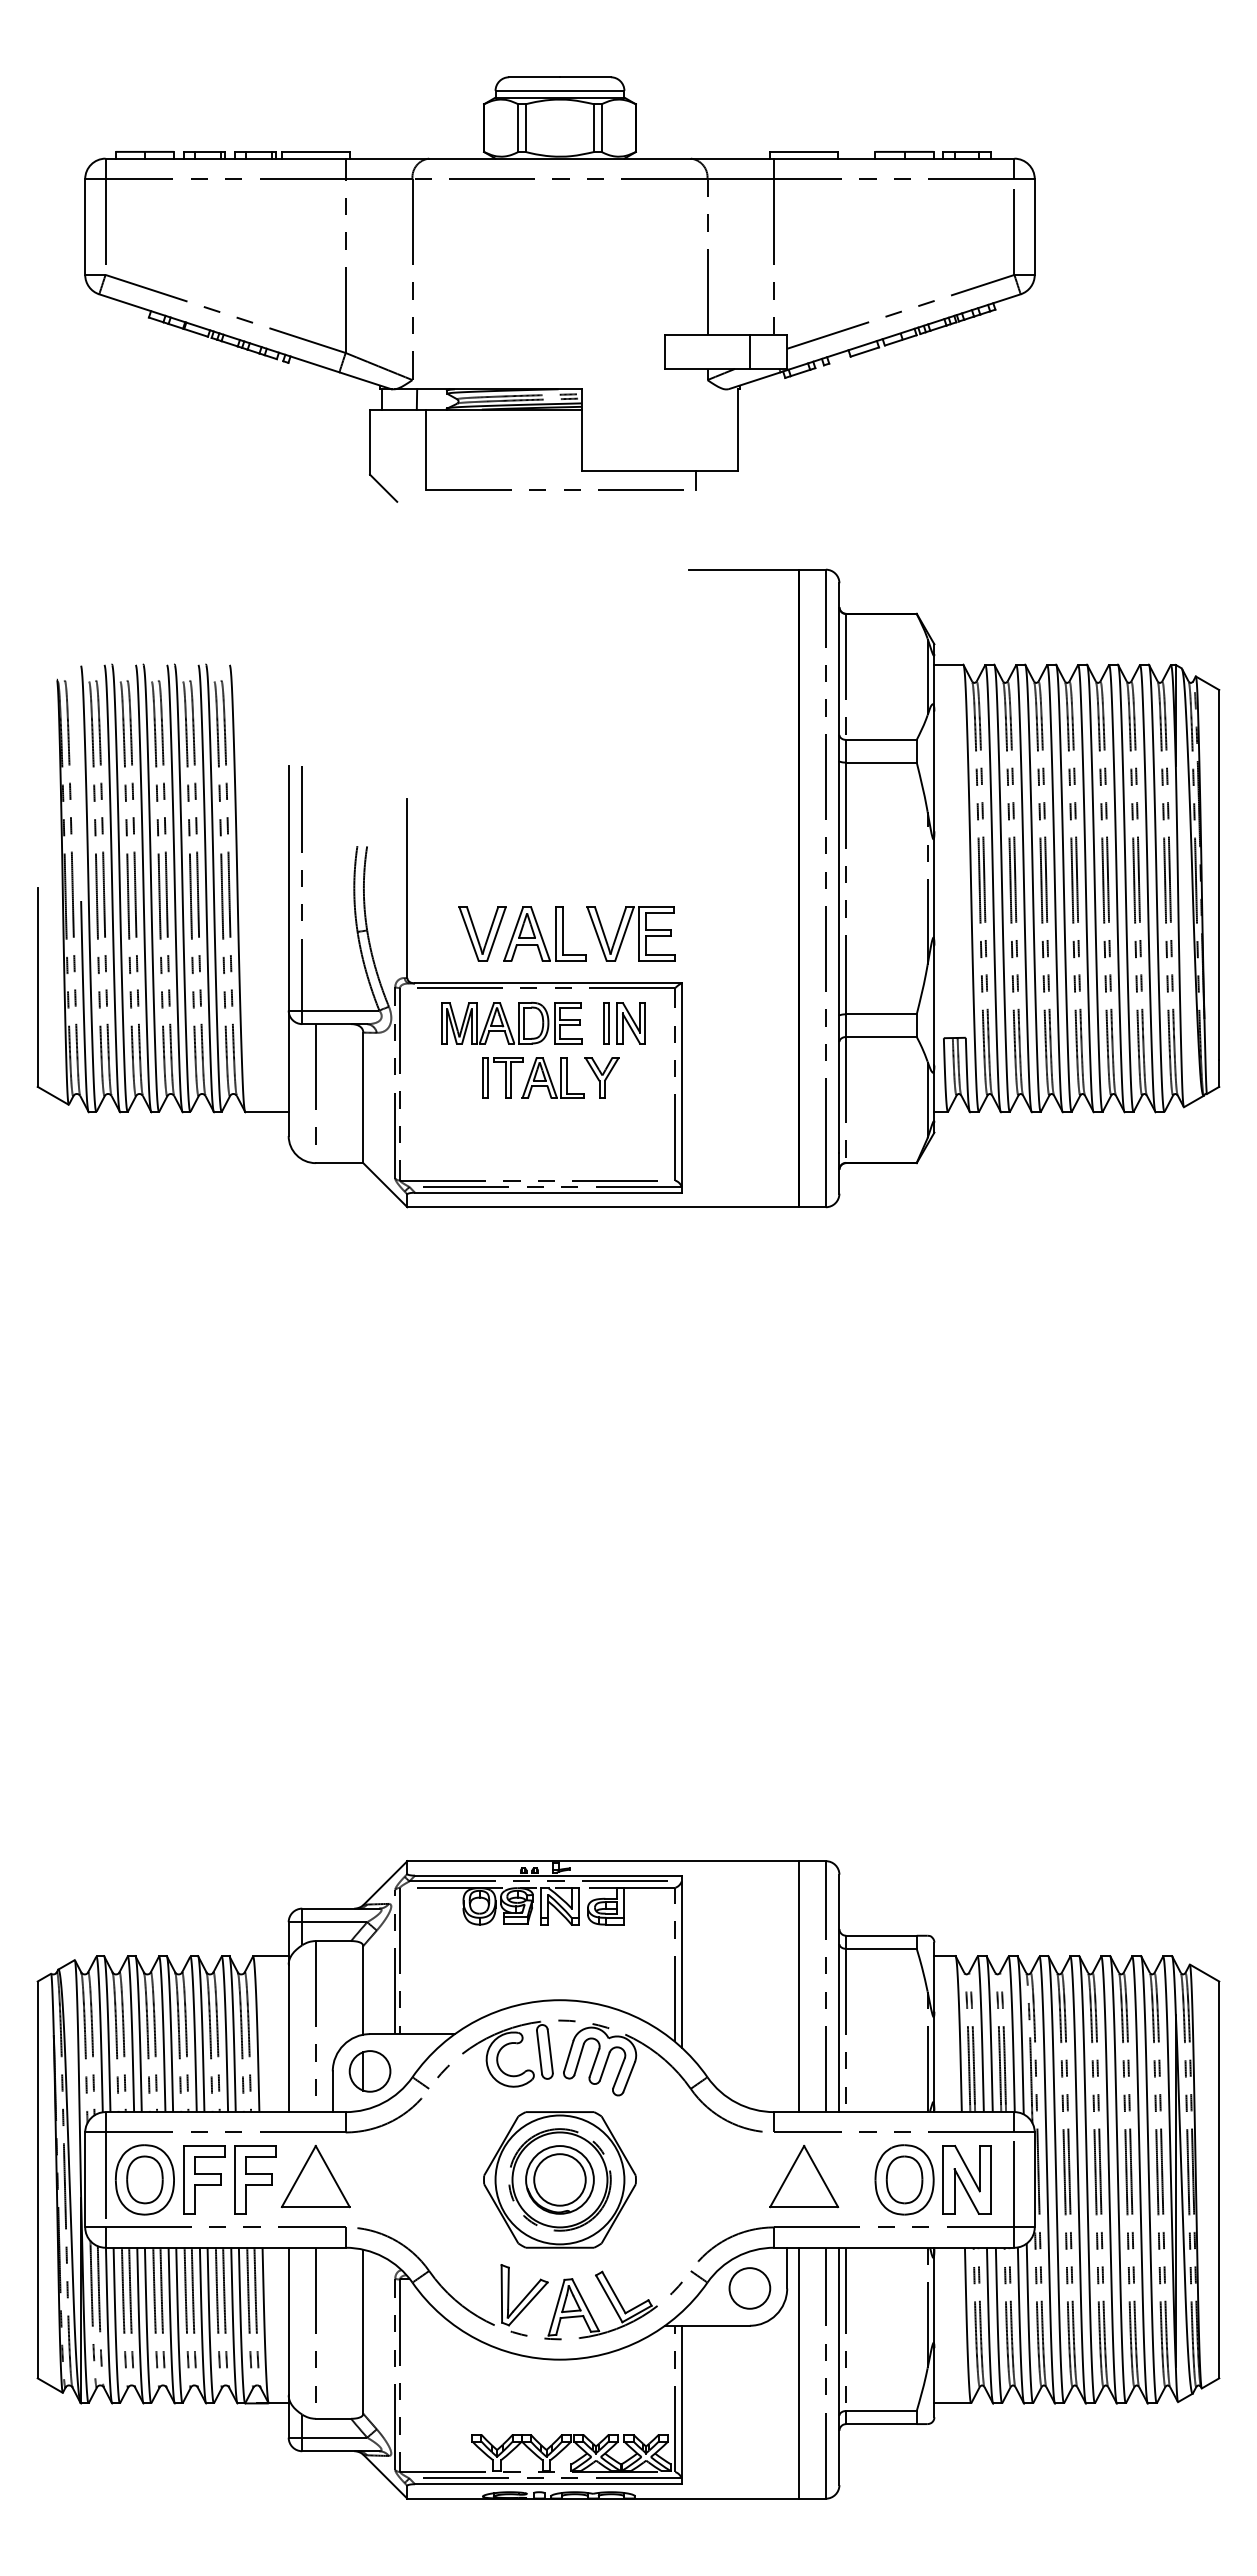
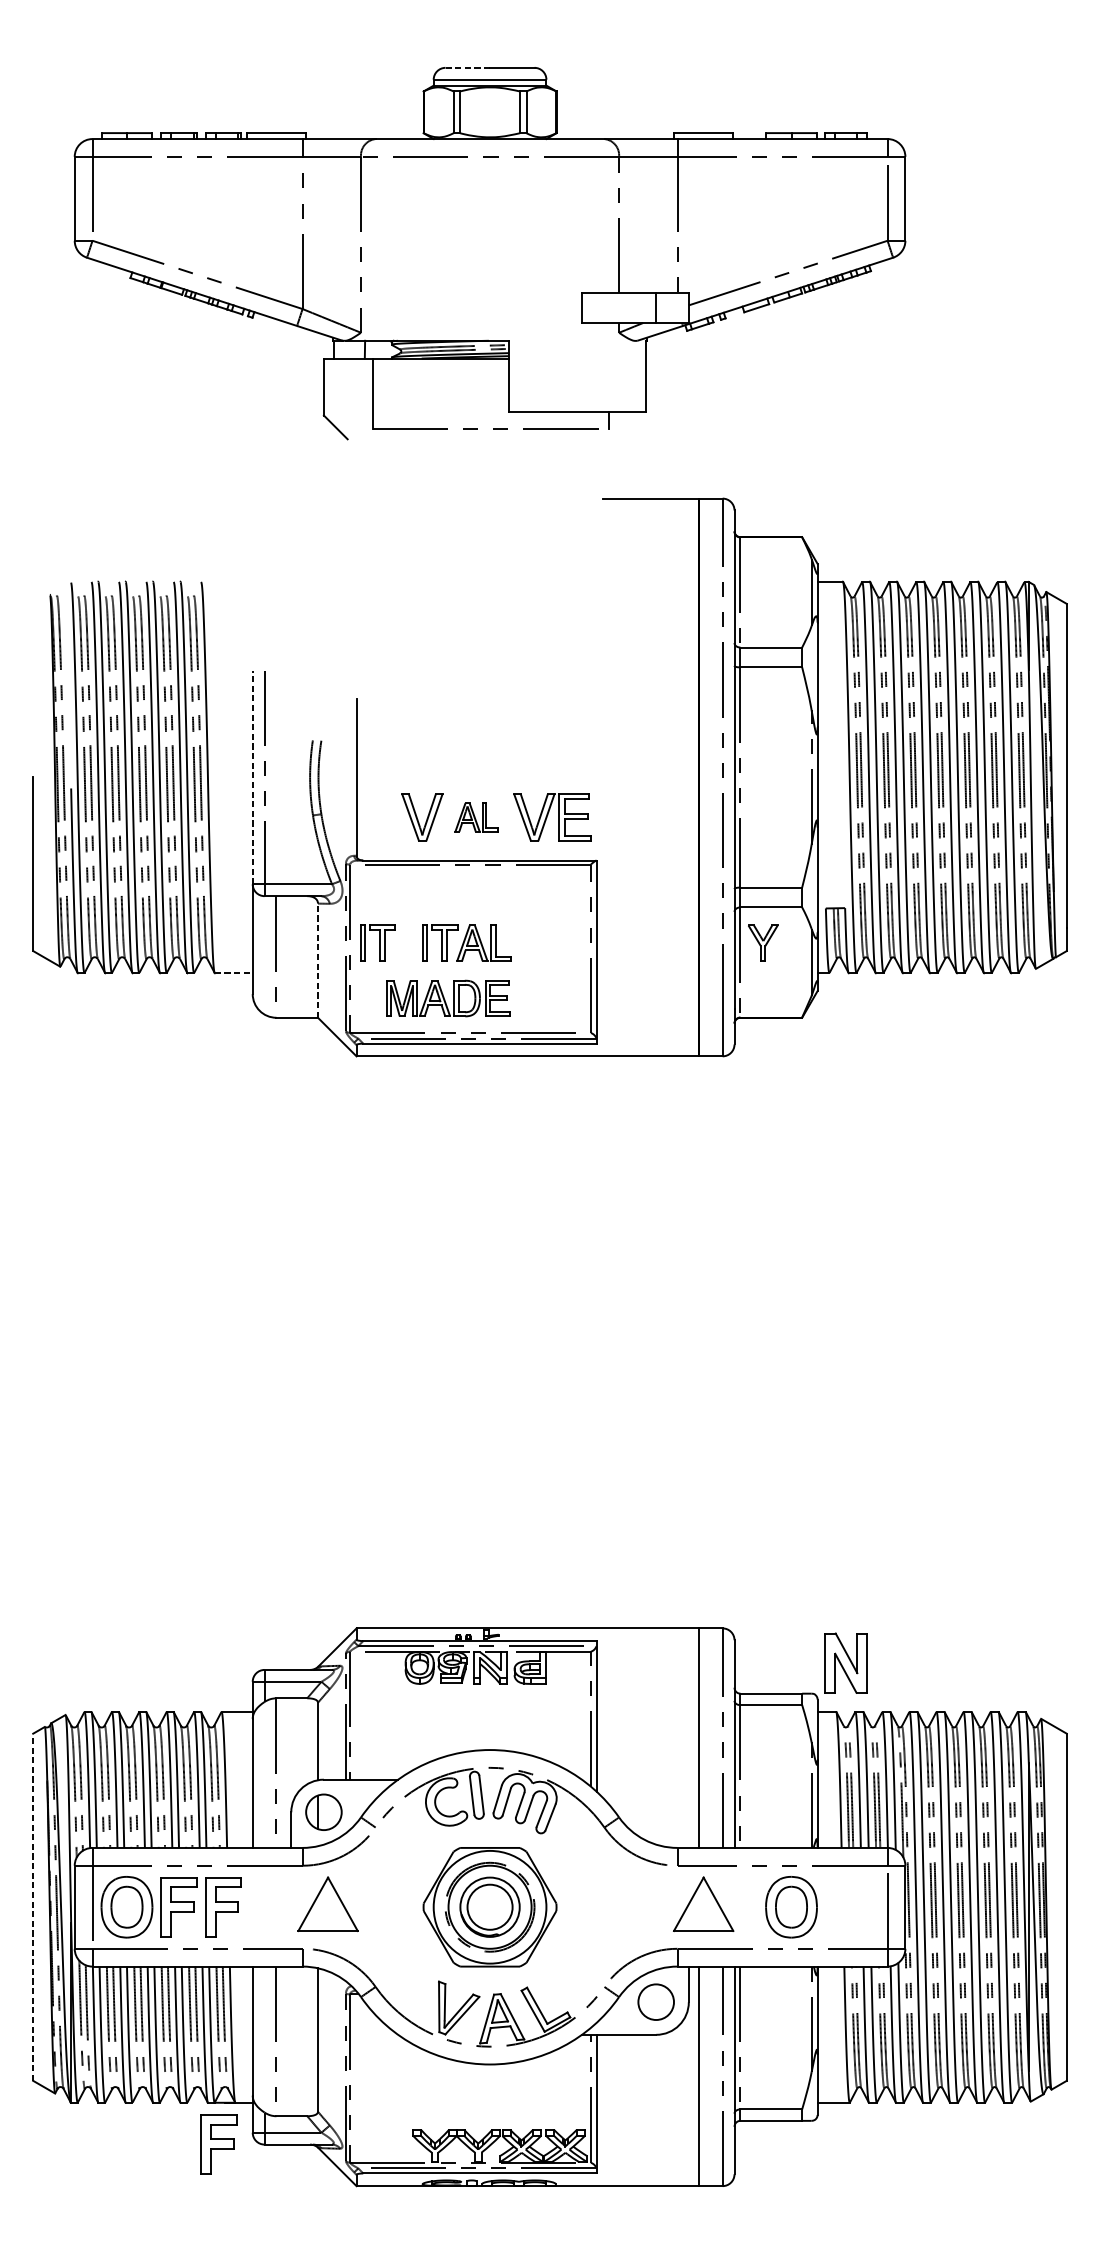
line: (535, 77) -> (468, 68), solid -> dashed
line: (288, 887) -> (252, 776), solid -> dashed
part: (544, 933) -> (476, 816), size x0.6
part: (511, 1022) -> (447, 997), moved
part: (624, 1023) -> (546, 895), removed
part: (431, 1077) -> (377, 942), added
part: (601, 1077) -> (762, 942), moved
line: (363, 1097) -> (318, 960), solid -> dashed
line: (267, 1111) -> (234, 972), solid -> dashed
part: (315, 2176) -> (327, 1904), moved
line: (37, 2179) -> (32, 1906), solid -> dashed
part: (966, 2179) -> (845, 1662), moved
part: (250, 2450) -> (219, 2143), added

